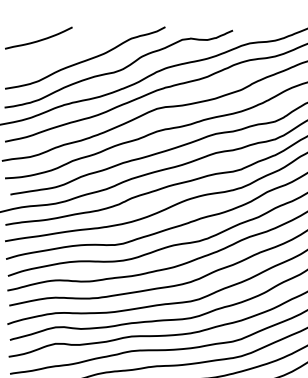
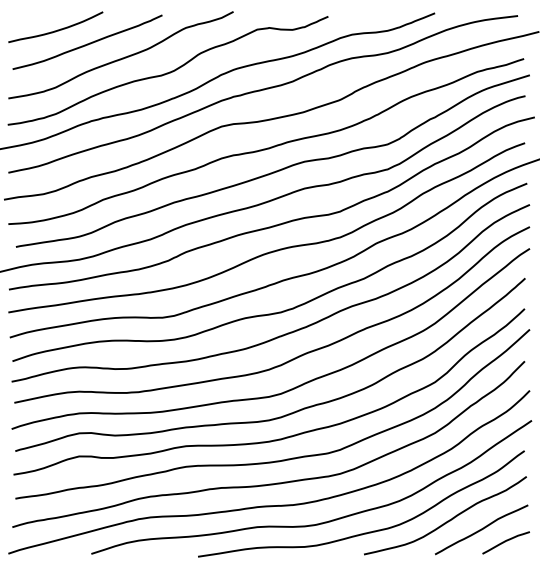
curve: (61, 49) -> (87, 43), added

